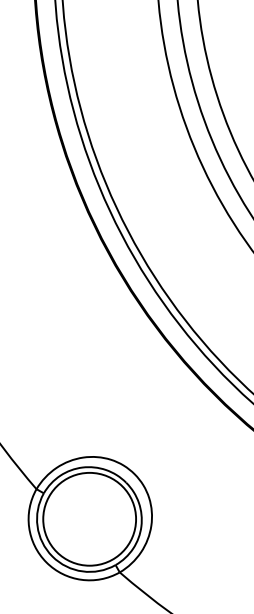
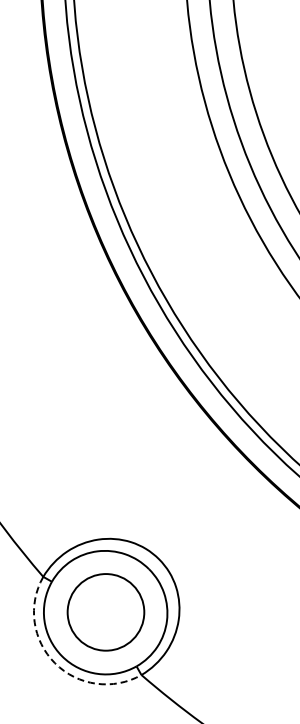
circle: (89, 519) -> (105, 612), size x0.7
arc: (46, 562) -> (55, 663), solid -> dashed

